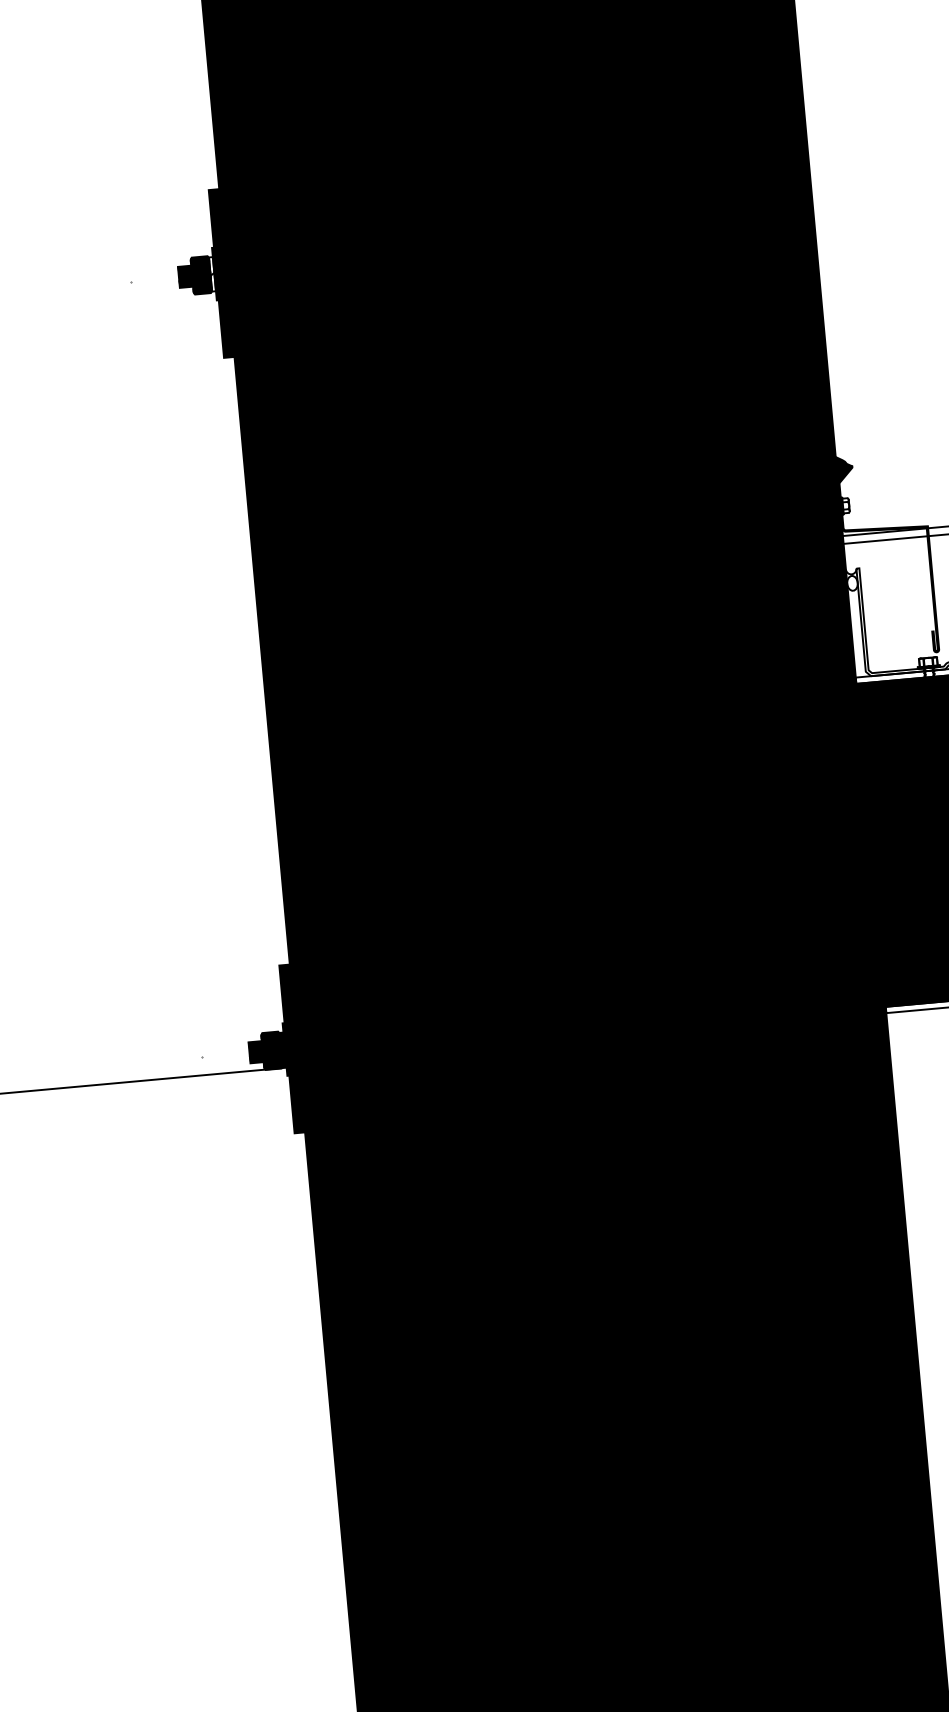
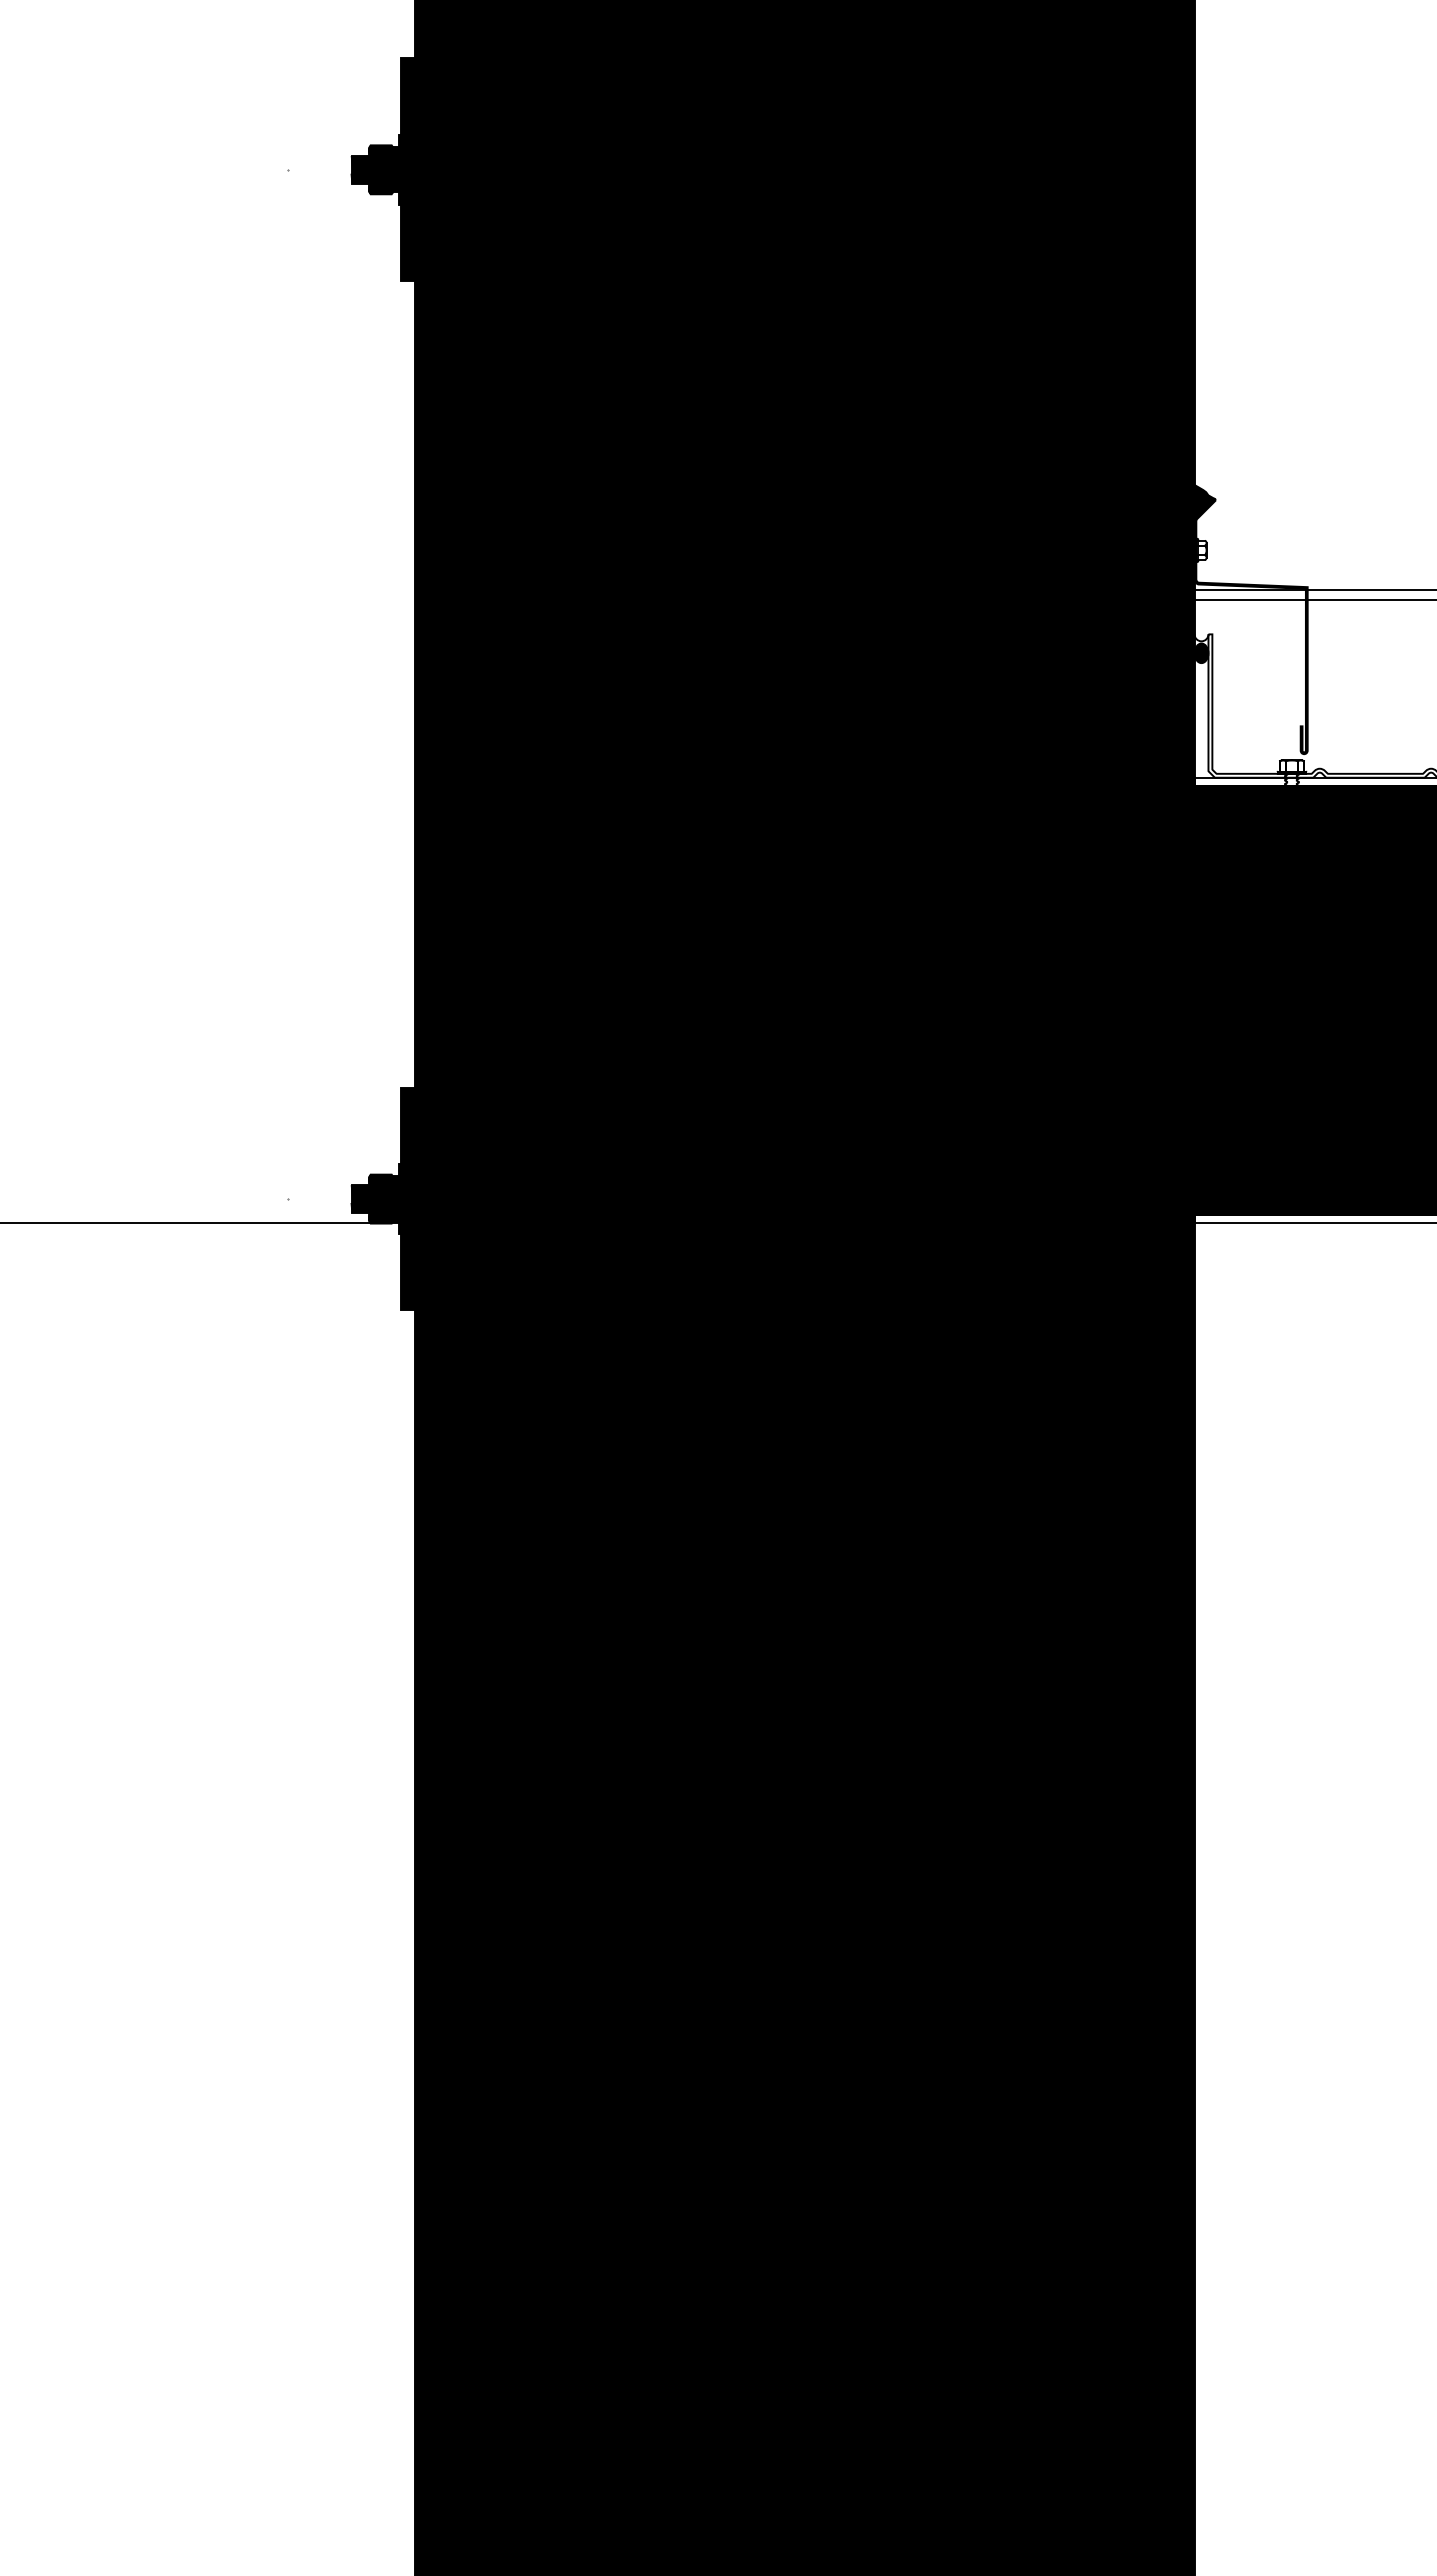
fill: (212, 274) -> (395, 169), added
fill: (852, 583) -> (1201, 653), added

